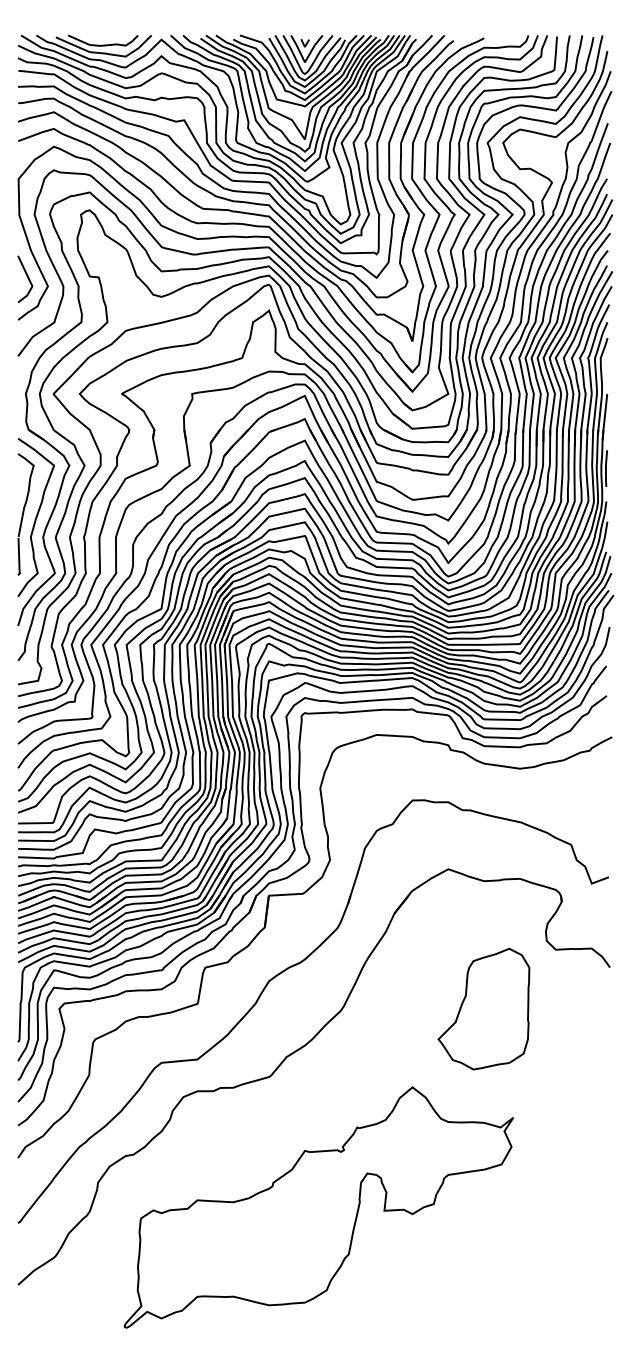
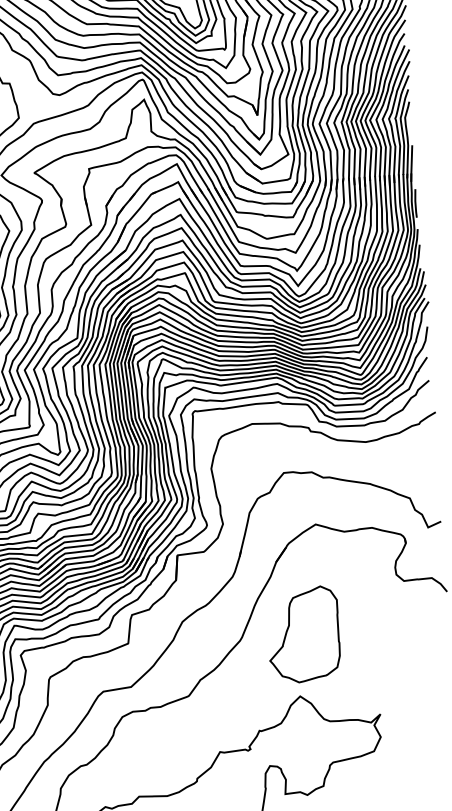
part: (483, 1008) -> (303, 634), moved

